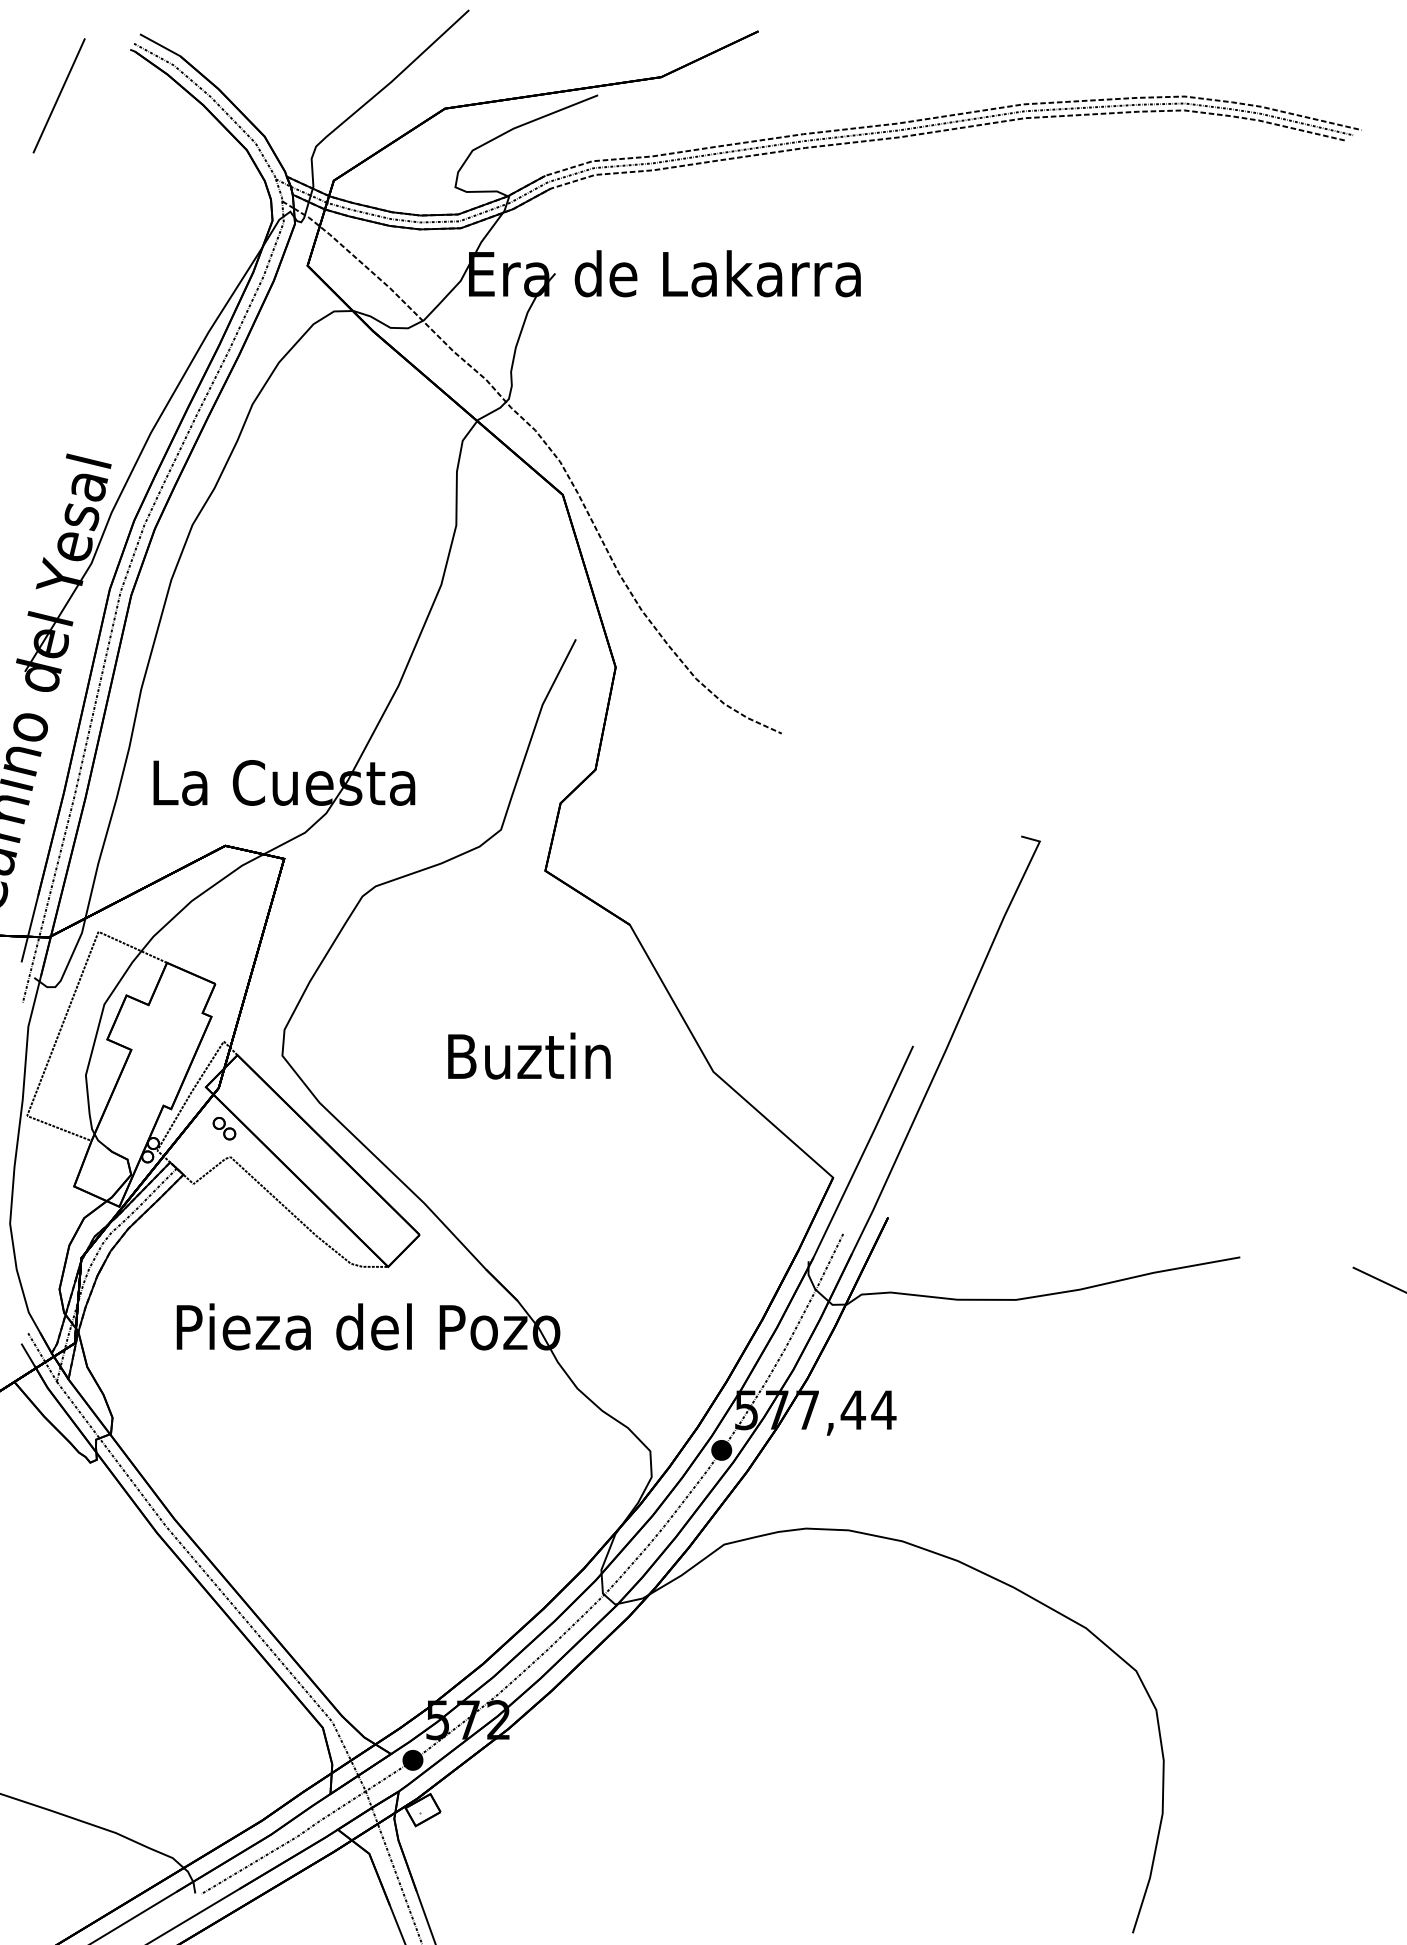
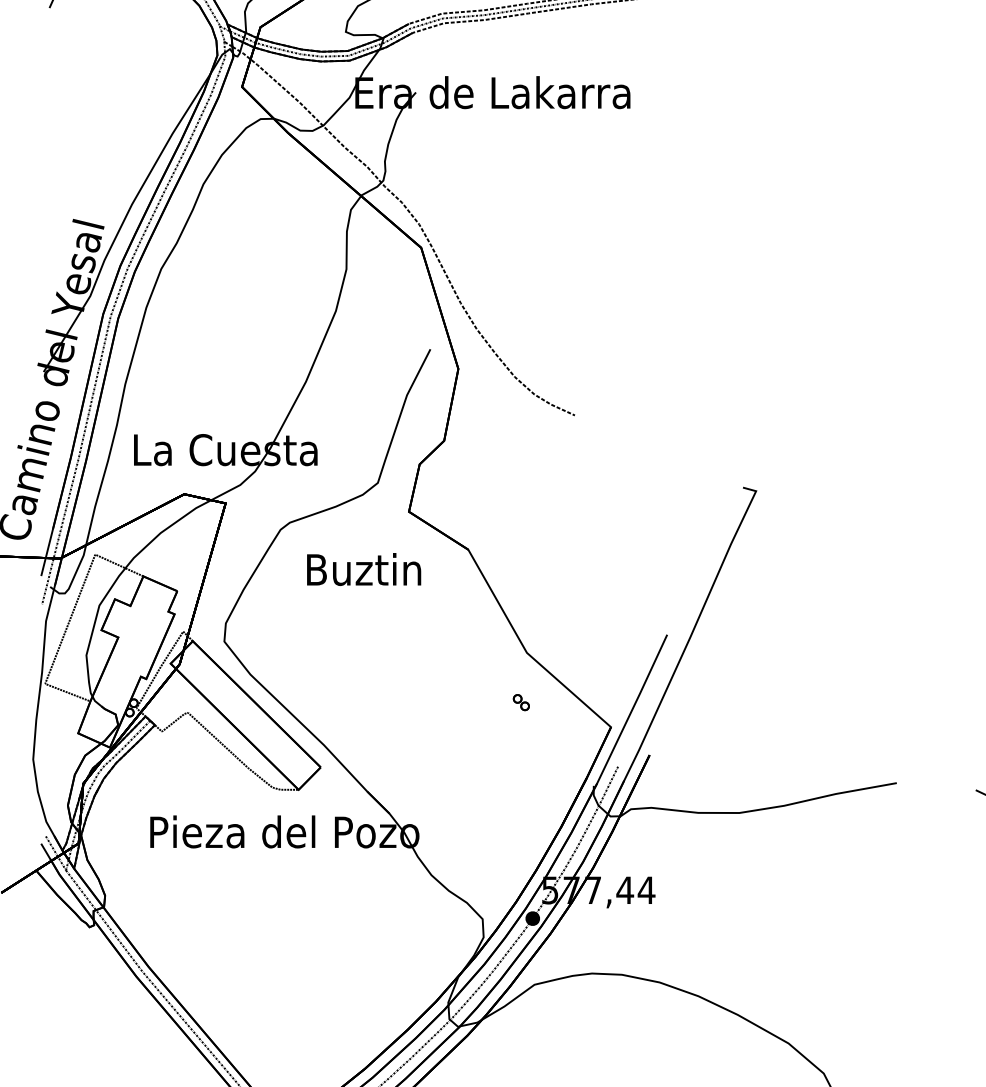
text: (529, 1055) -> (364, 569), moved
part: (224, 1128) -> (521, 702), moved

